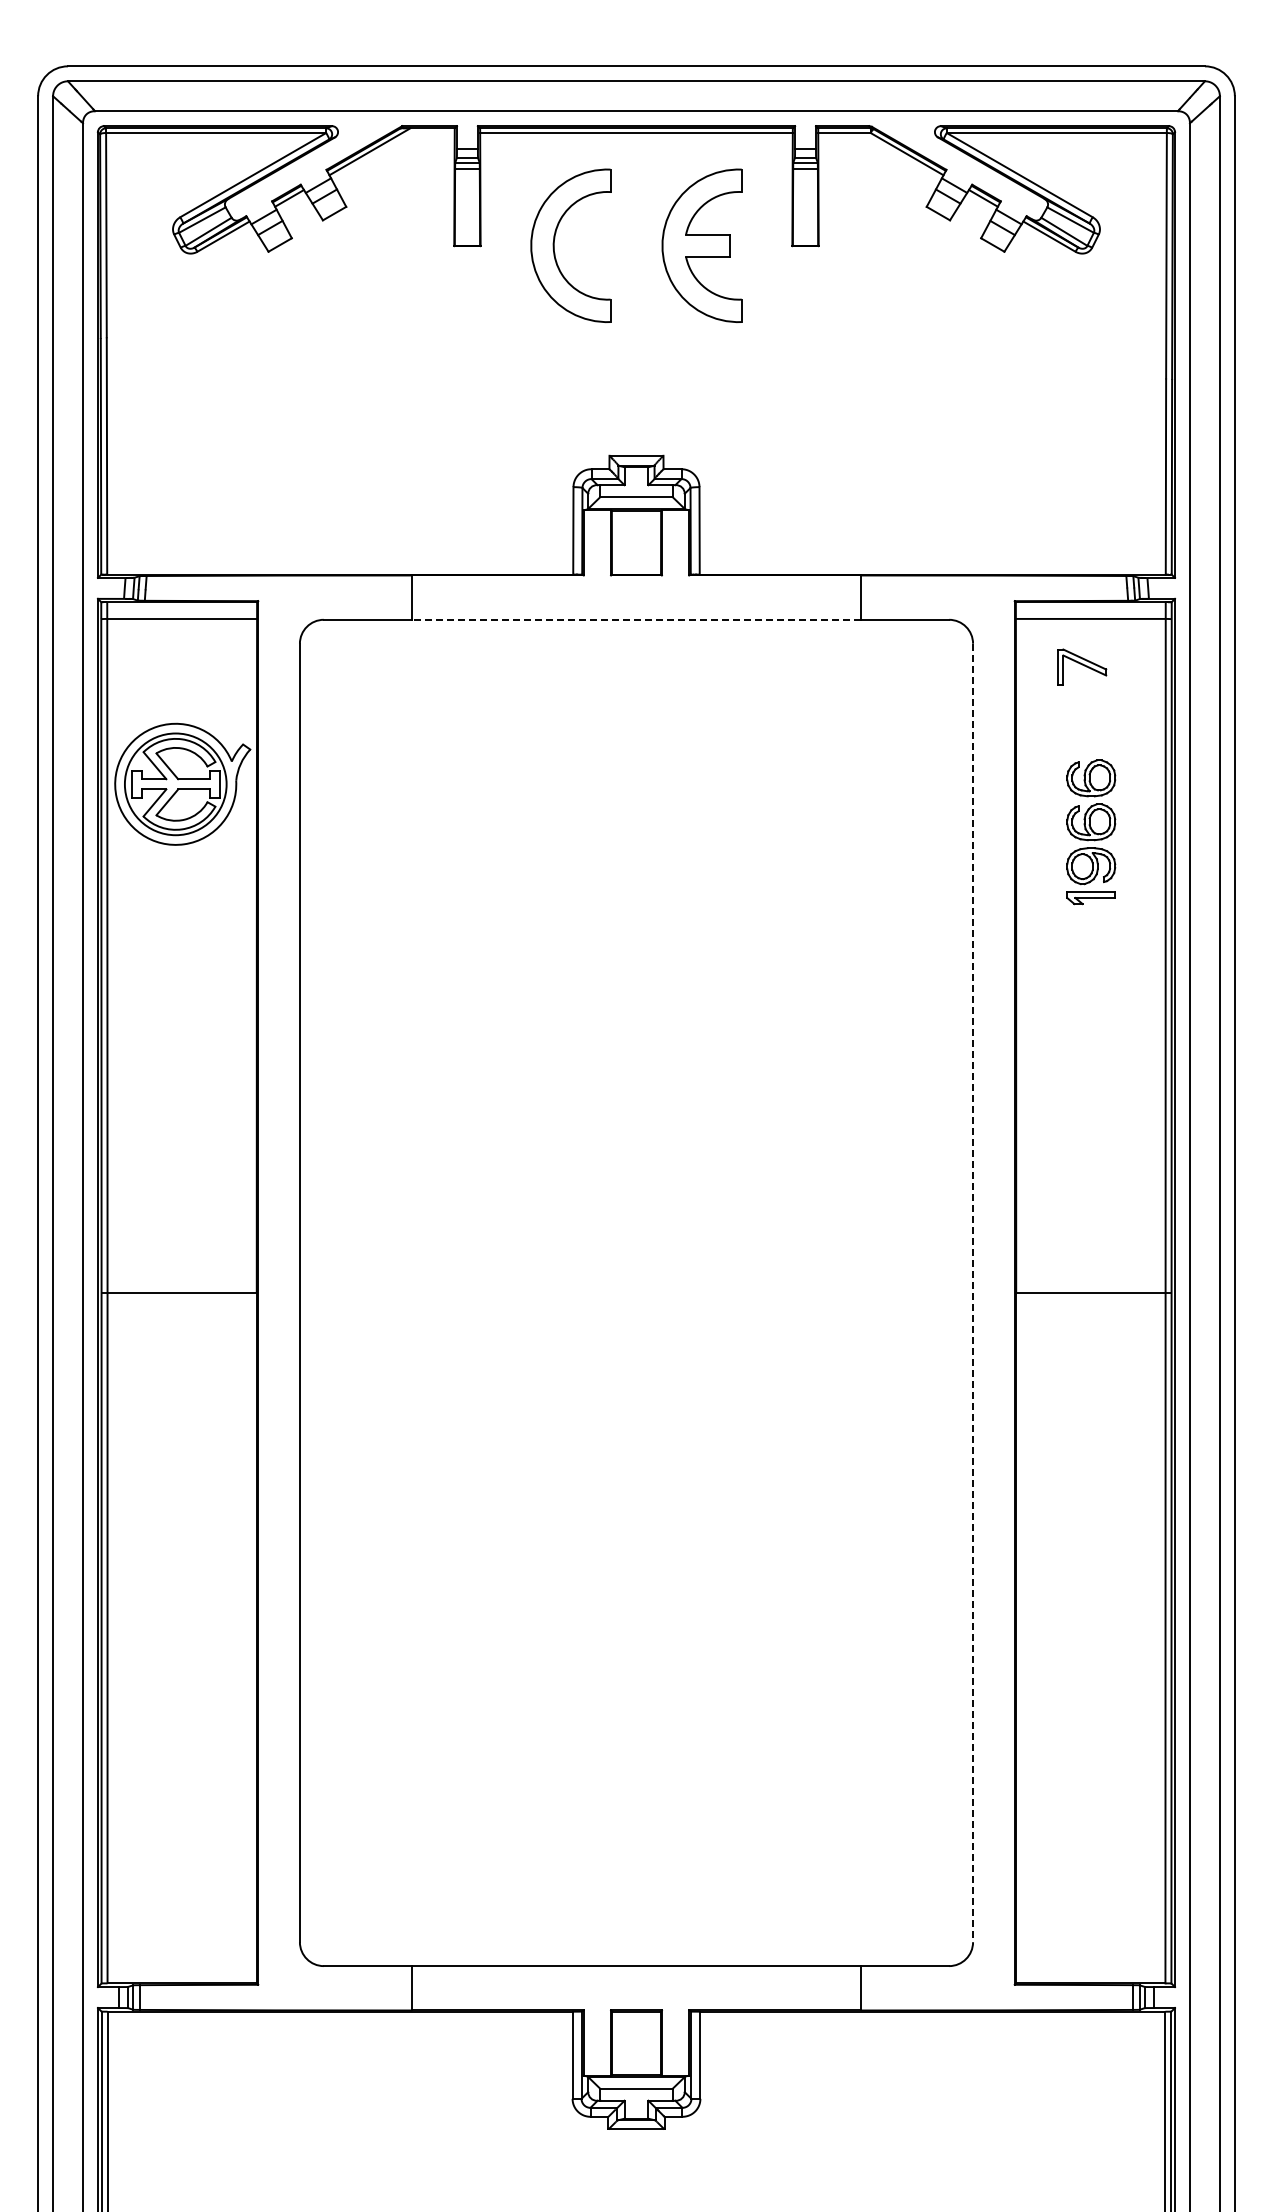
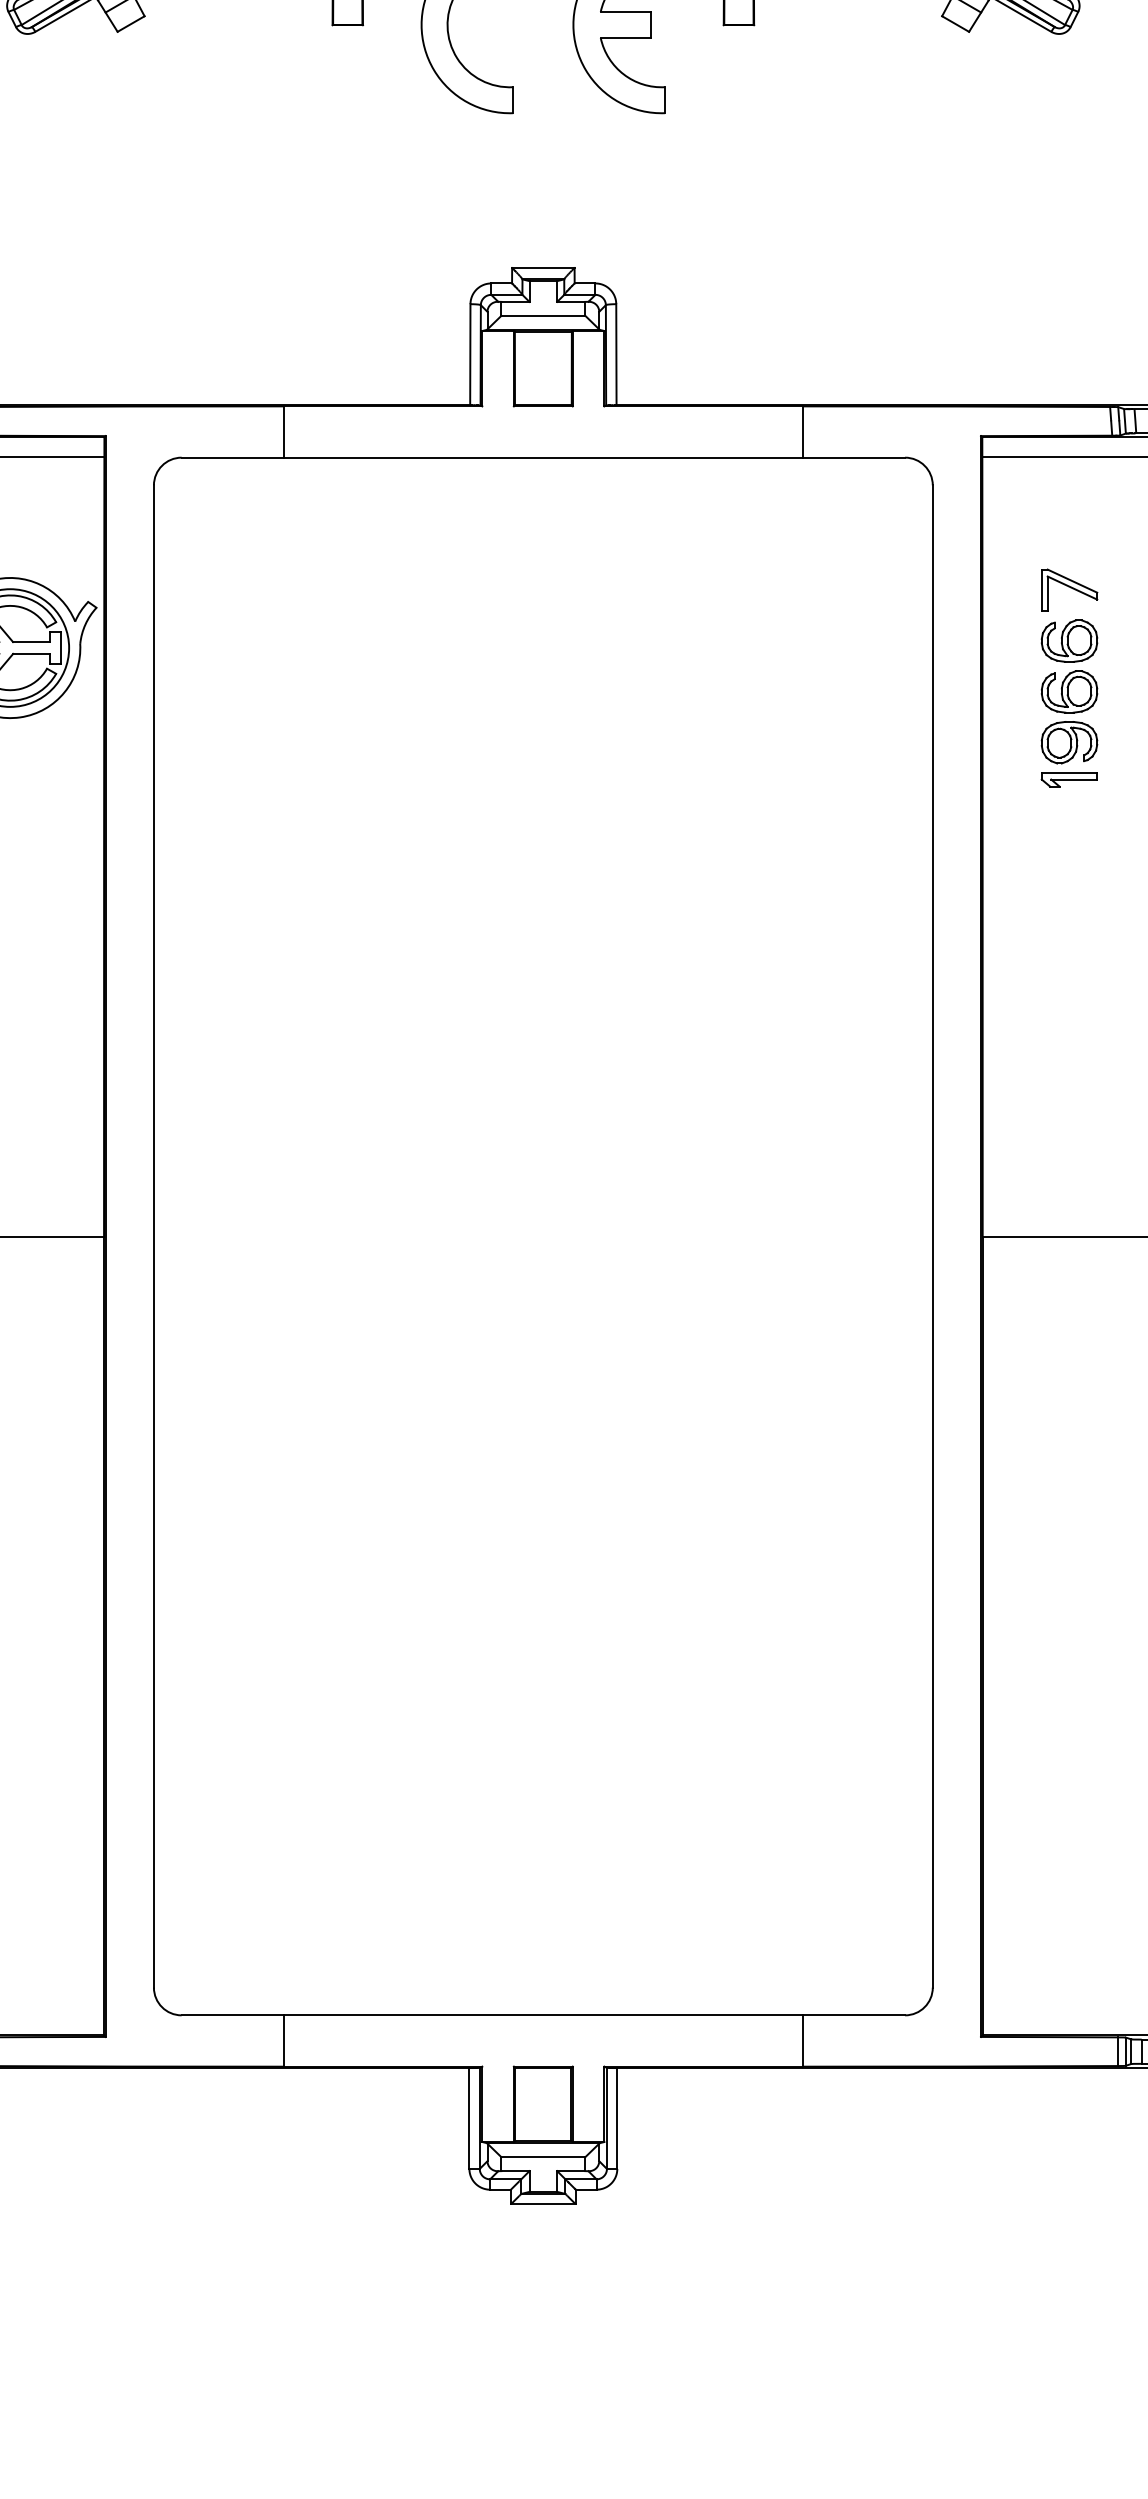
line: (636, 619) -> (543, 457), dashed -> solid
part: (1082, 666) -> (1069, 589), moved
line: (973, 1293) -> (933, 1237), dashed -> solid

